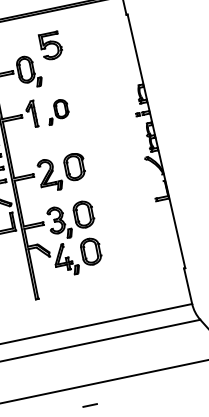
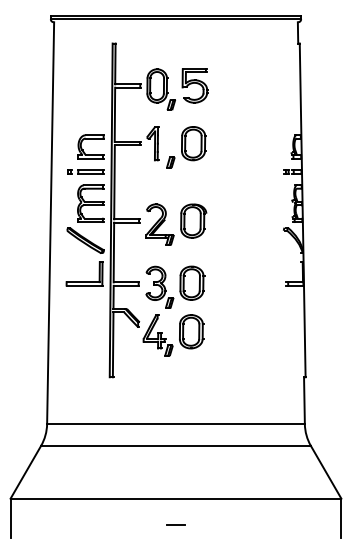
part: (50, 45) -> (194, 85), moved
part: (57, 111) -> (186, 147), size x1.43
line: (89, 405) -> (175, 524), moved

